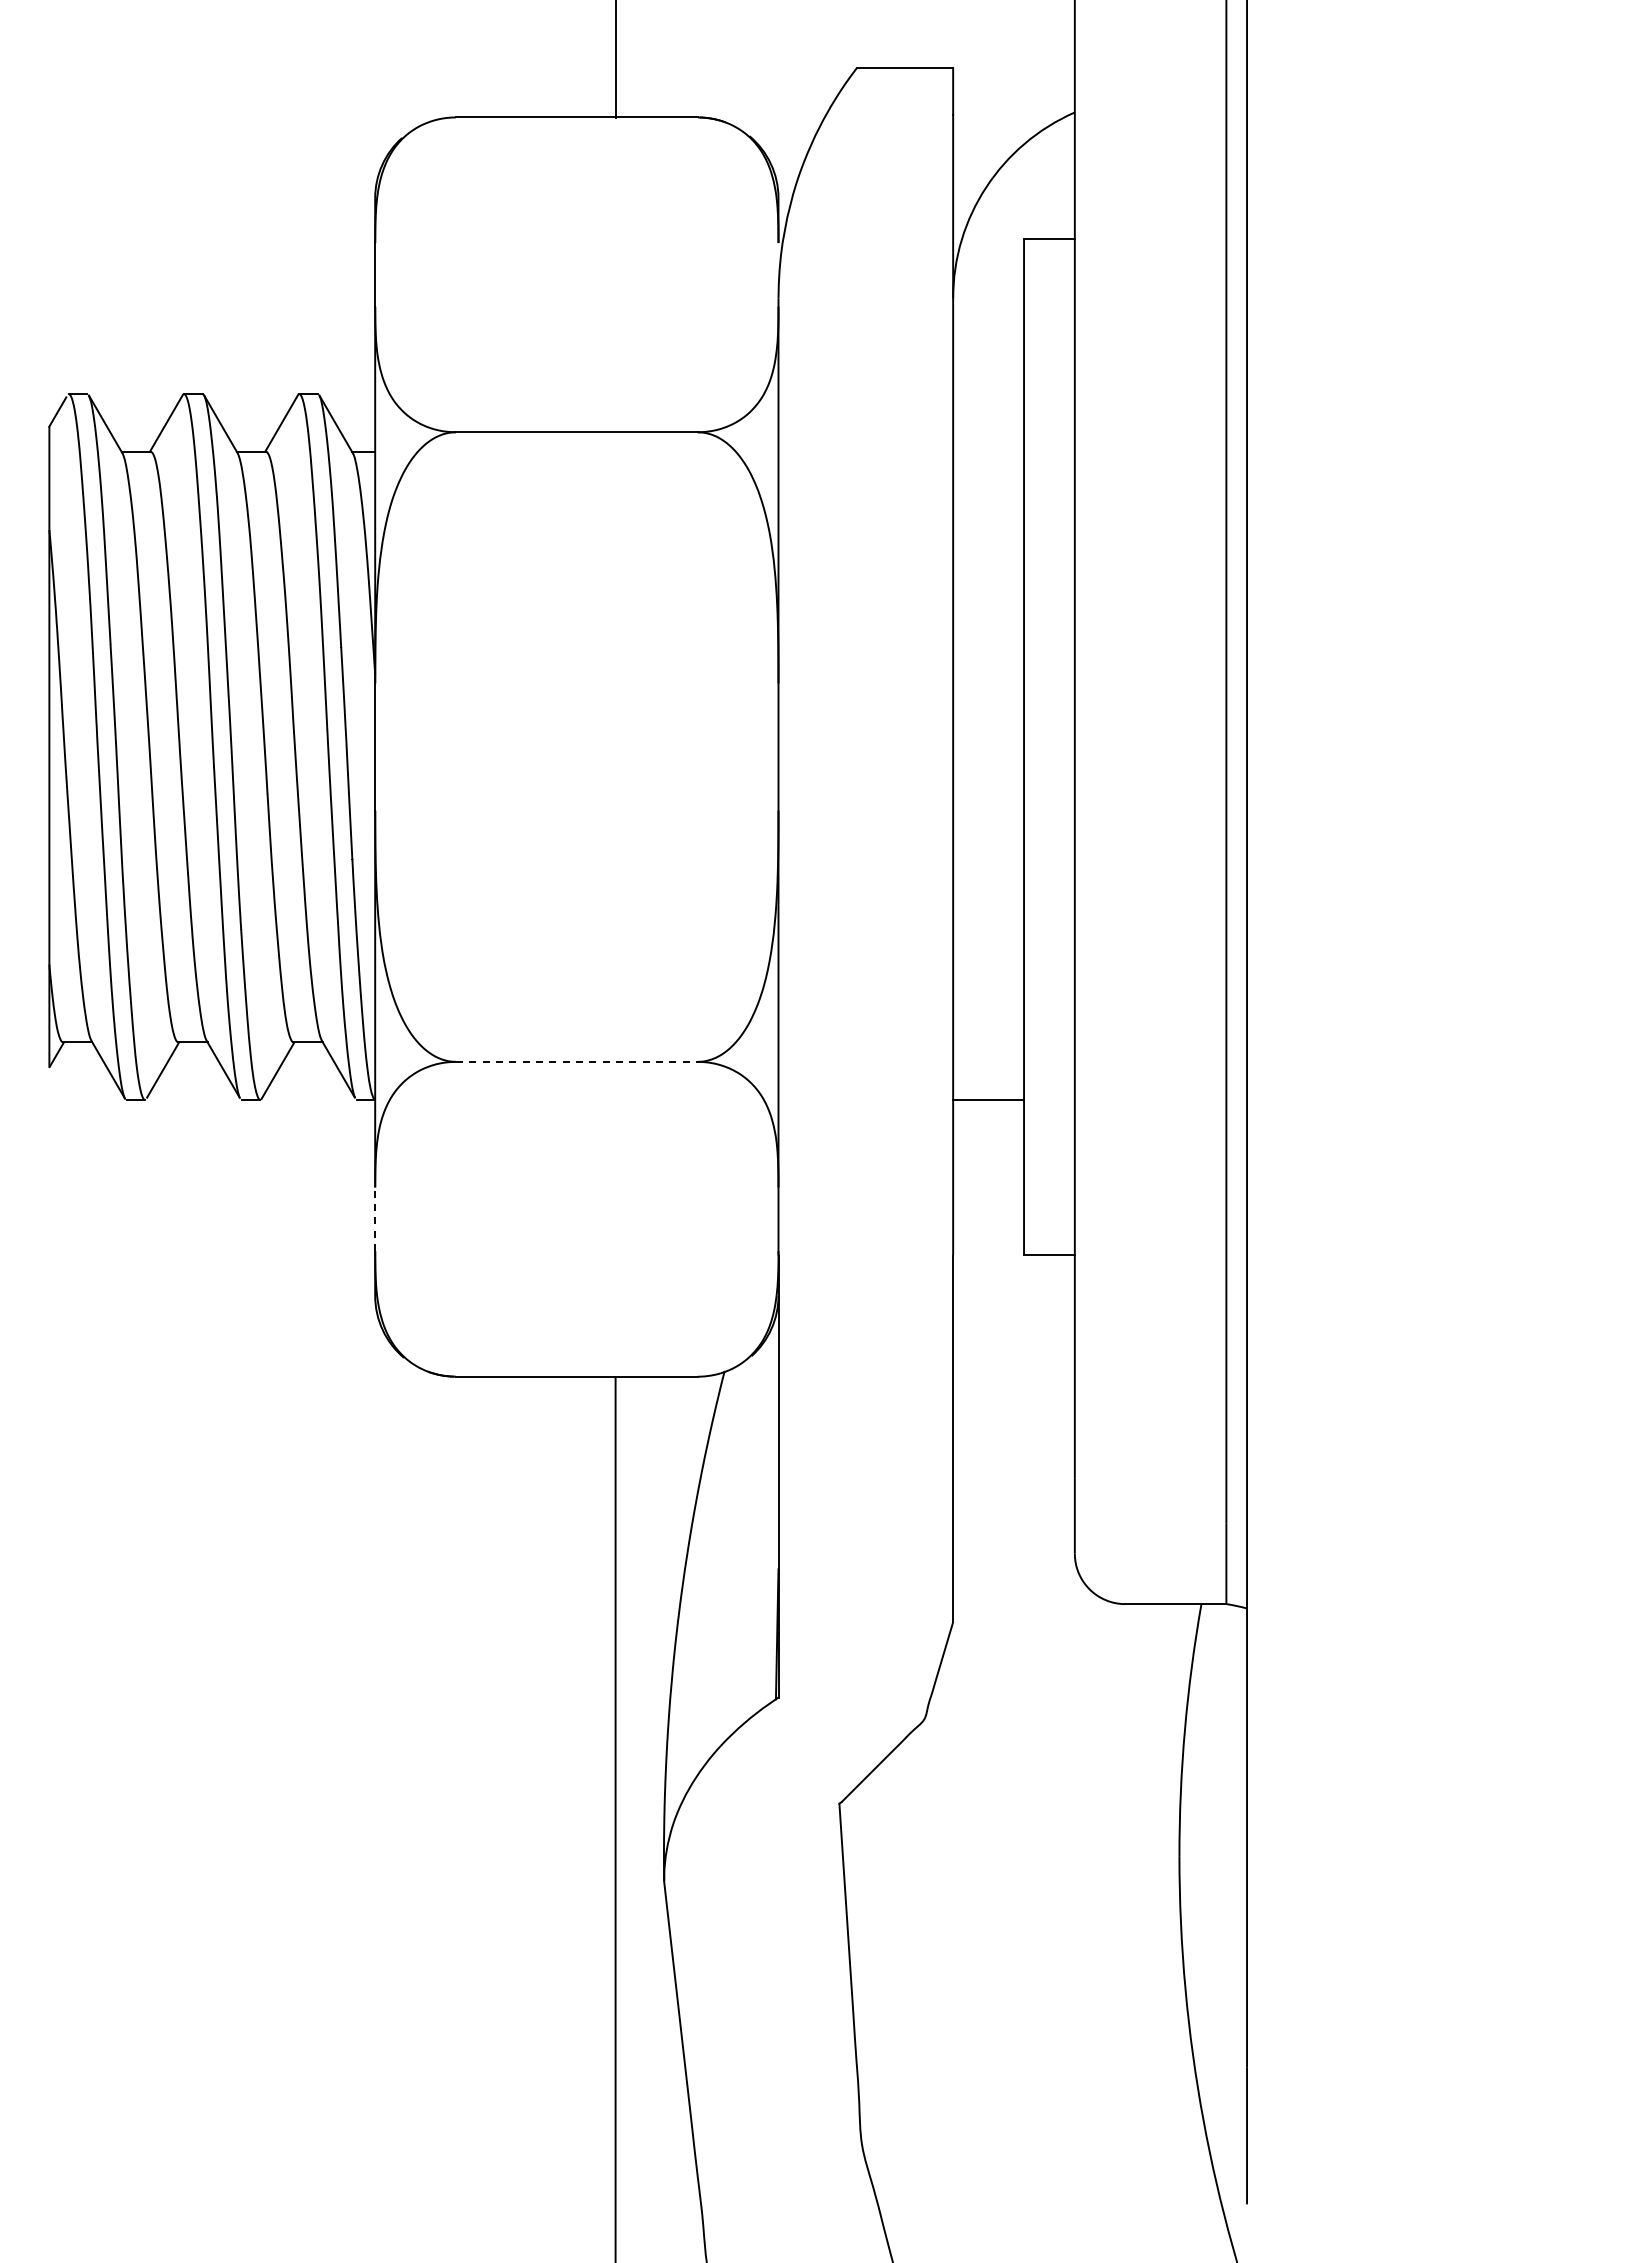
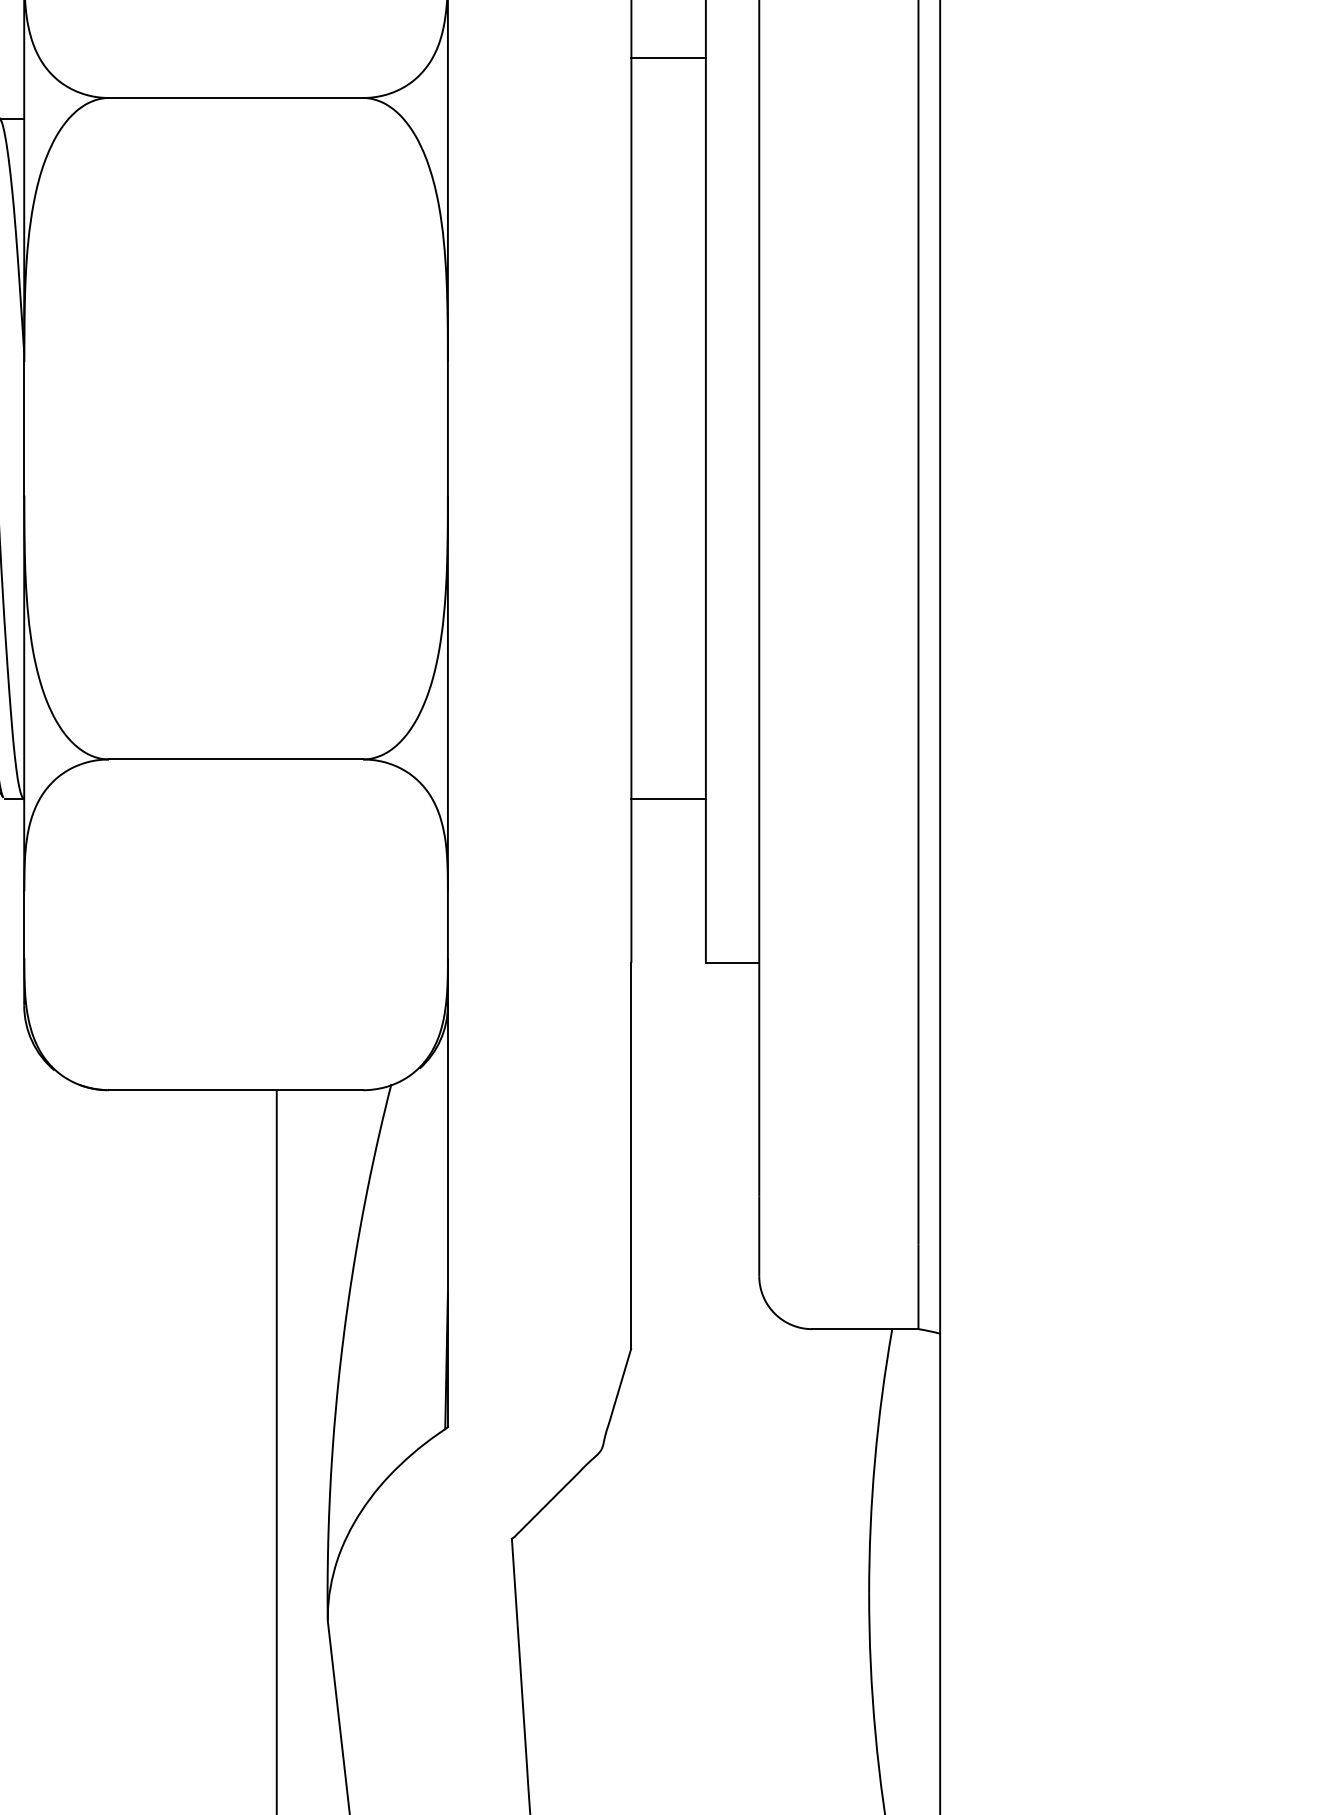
line: (988, 394) -> (668, 58), added
line: (576, 1061) -> (235, 759), dashed -> solid
line: (375, 1219) -> (24, 925), dashed -> solid

